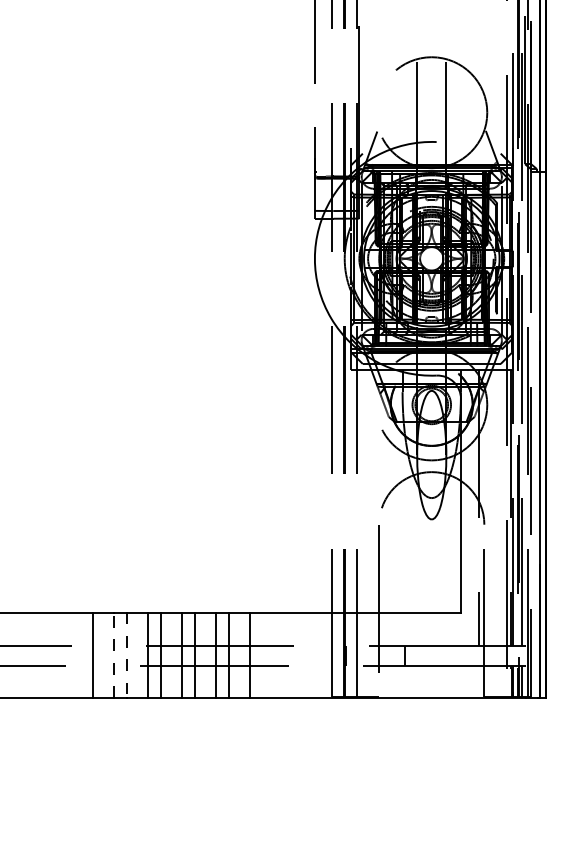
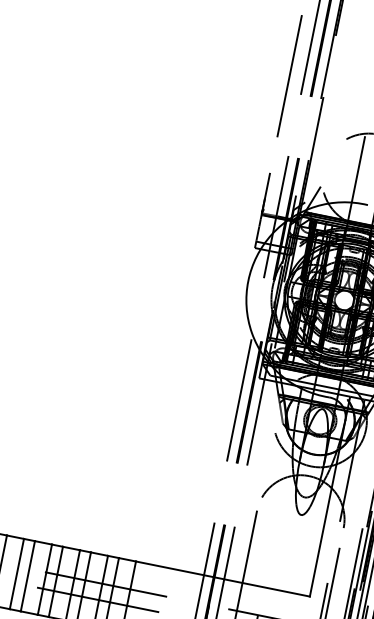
line: (113, 655) -> (16, 574), dashed -> solid
line: (127, 655) -> (28, 576), dashed -> solid

